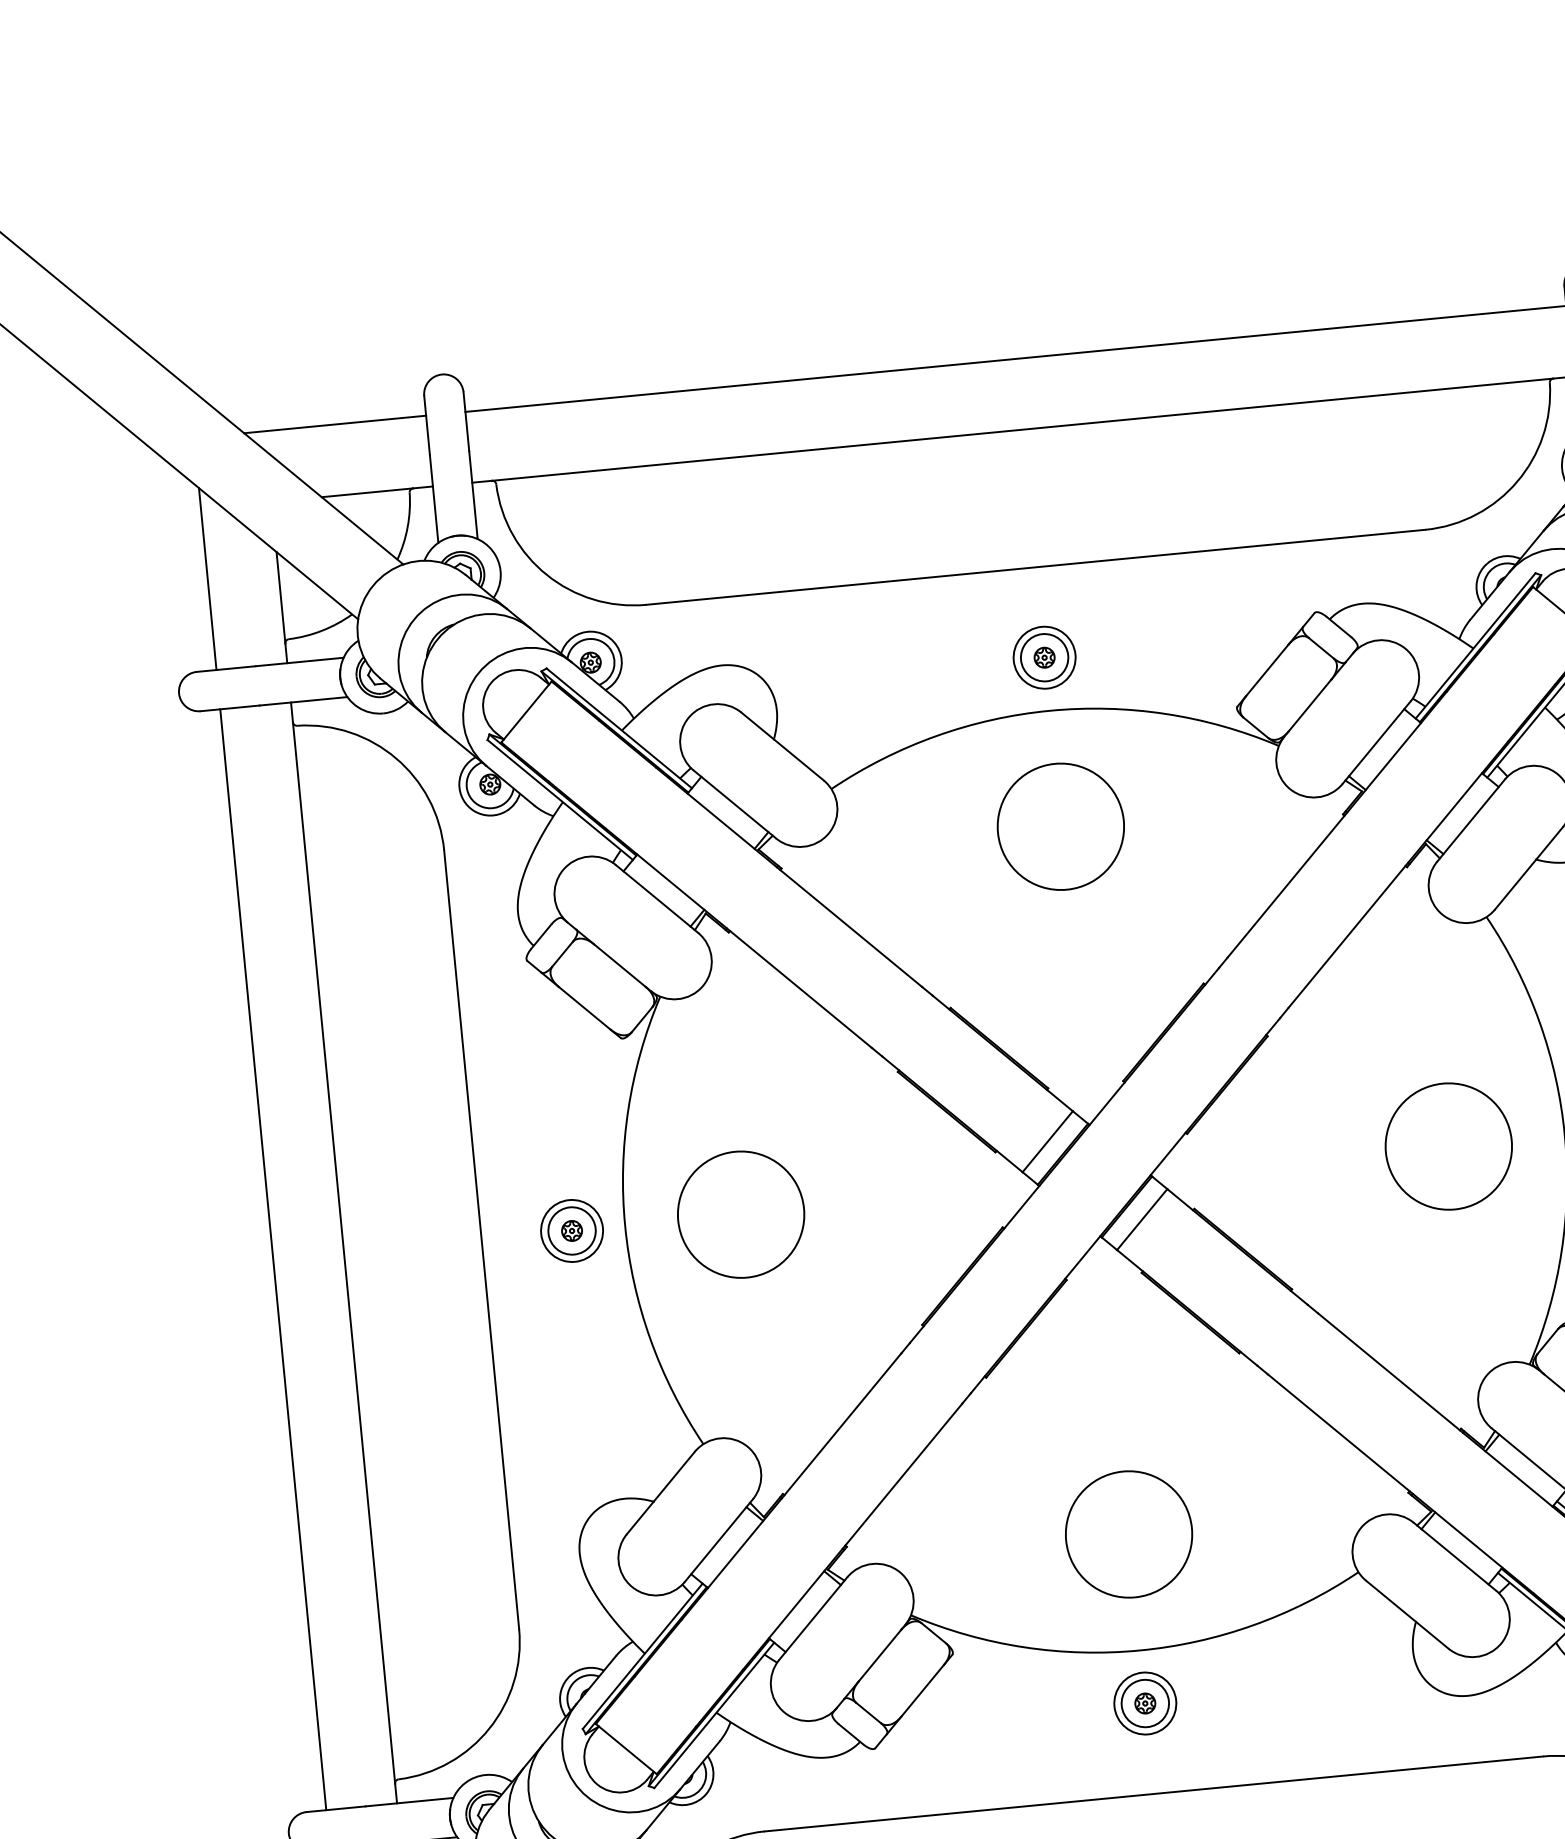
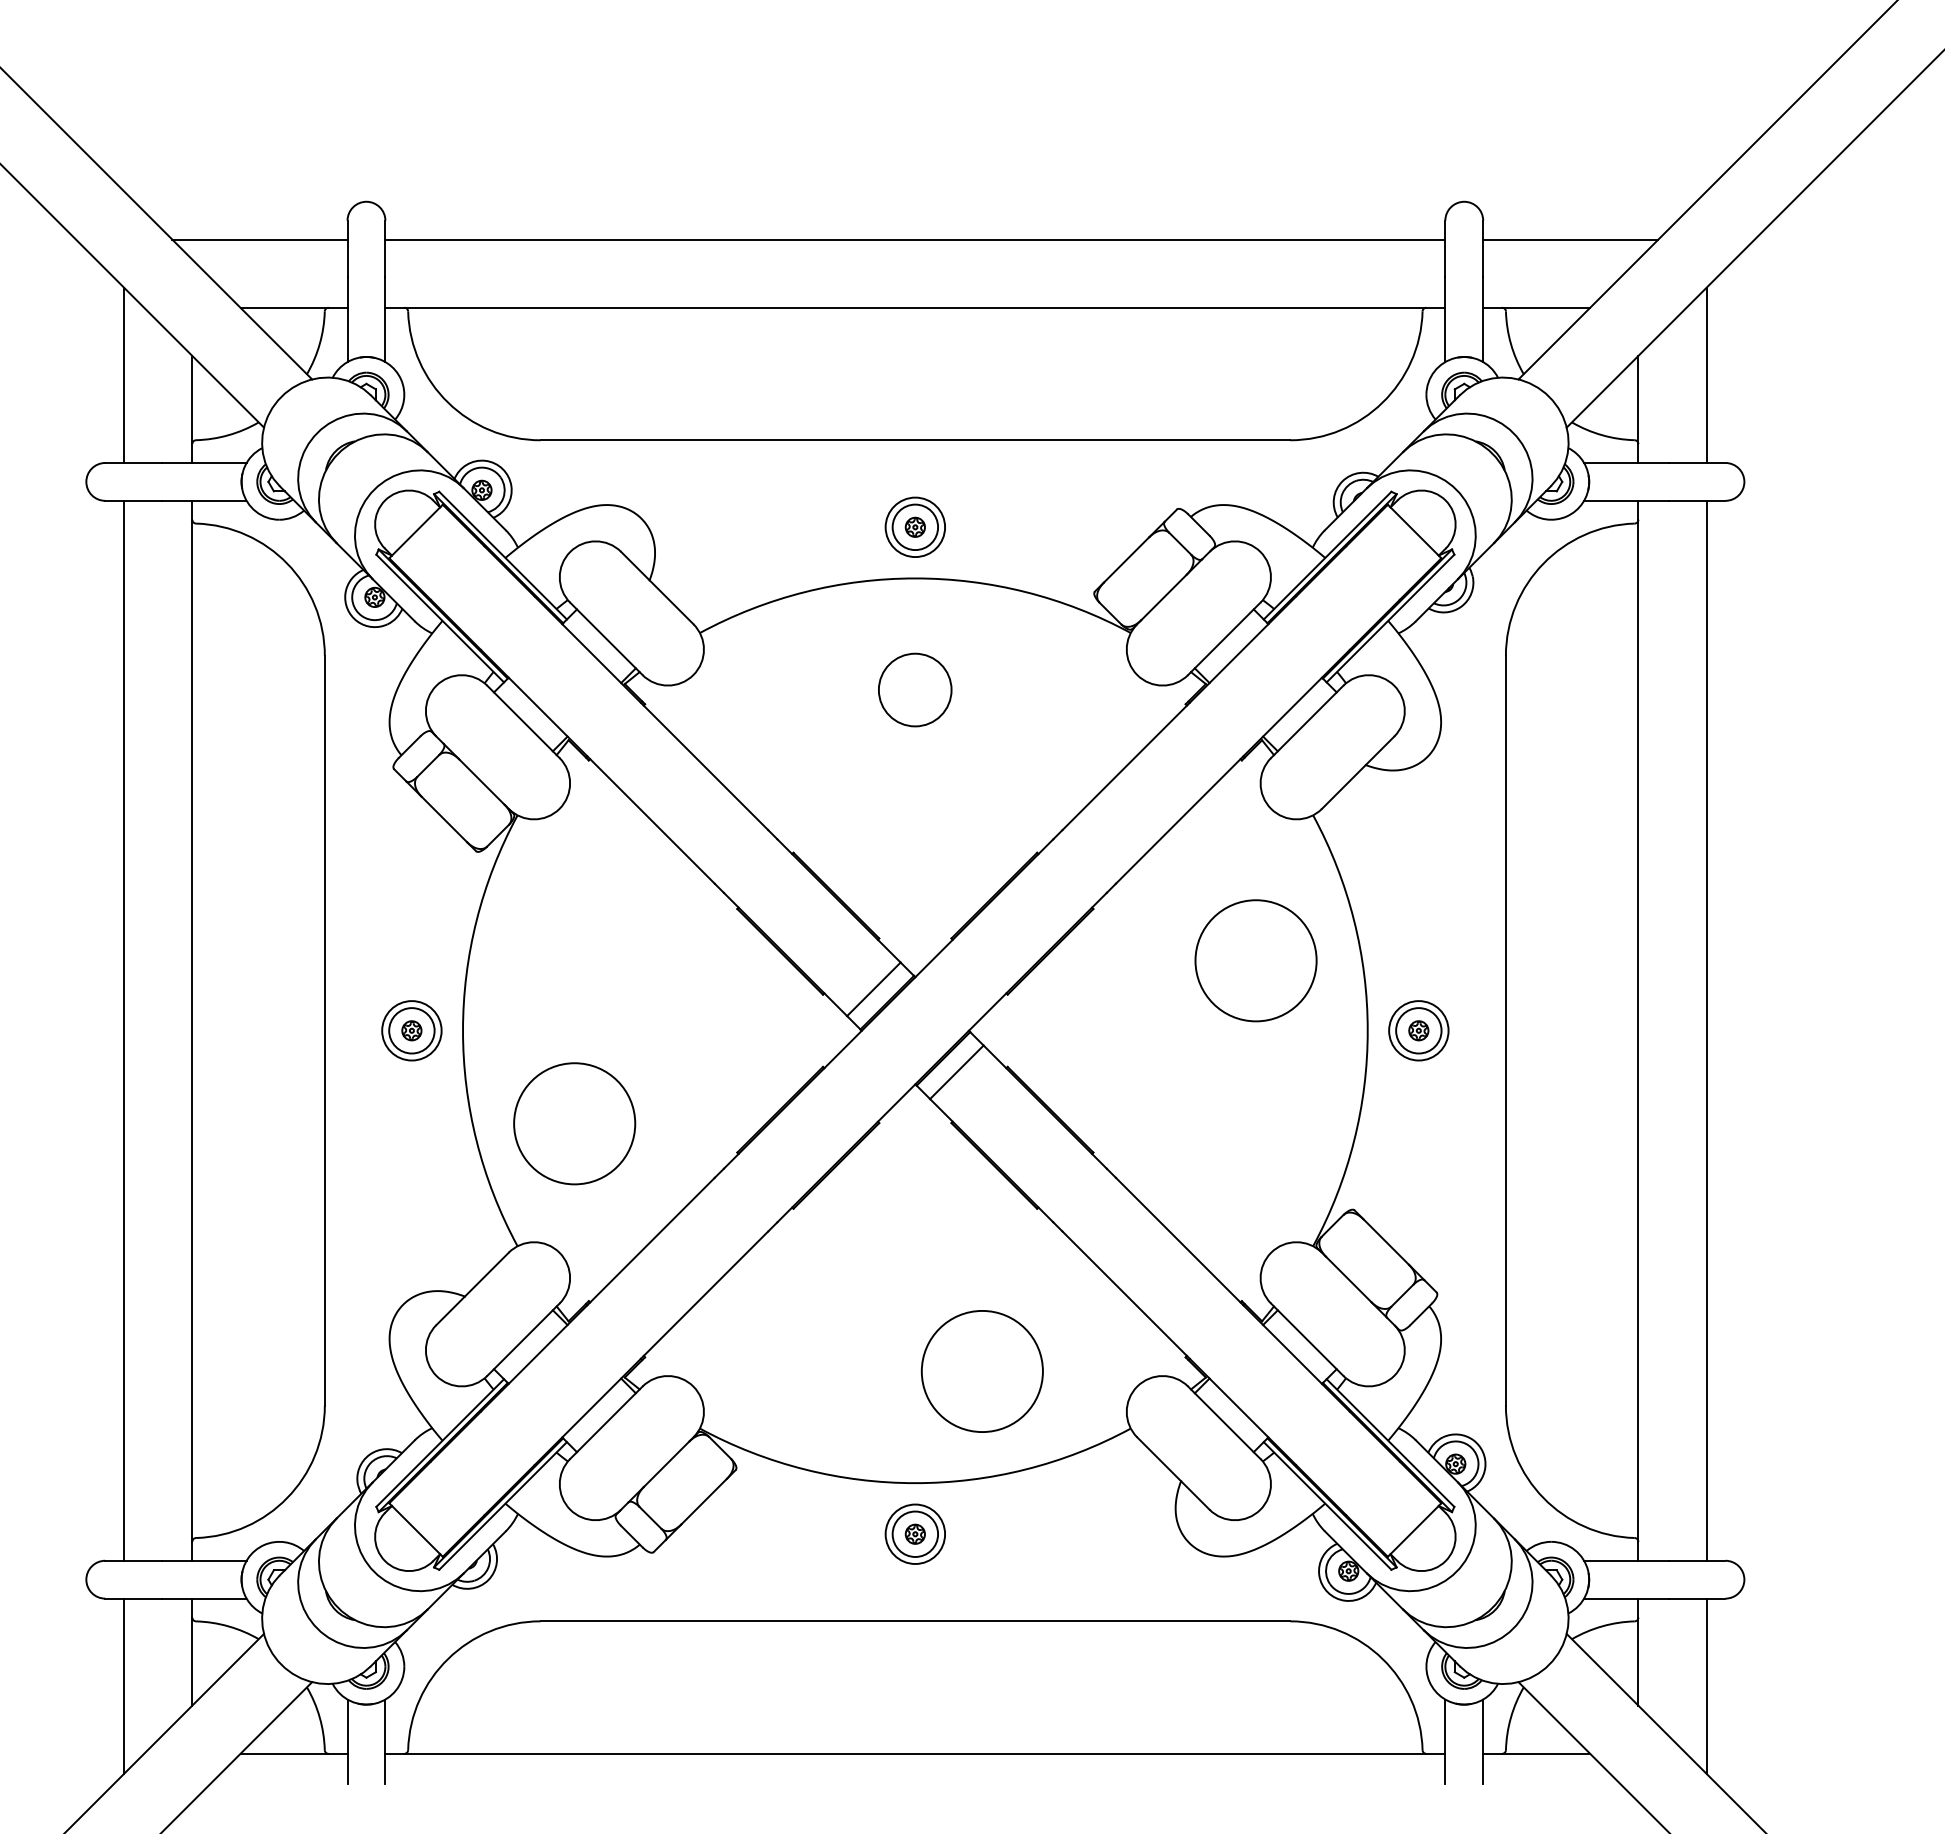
circle: (1059, 826) -> (914, 689), size x0.6
circle: (1448, 1146) -> (1255, 960), moved
circle: (740, 1214) -> (574, 1123), moved
circle: (1128, 1534) -> (981, 1371), moved

